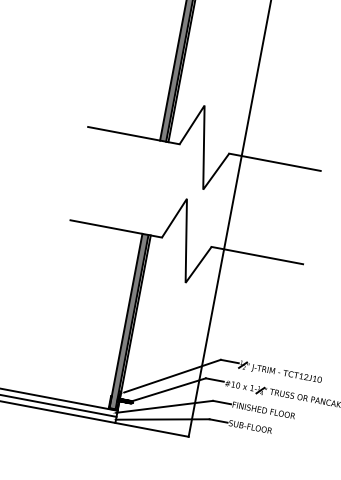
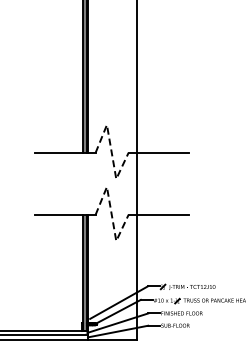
line: (203, 146) -> (111, 151), solid -> dashed
line: (186, 240) -> (111, 213), solid -> dashed

